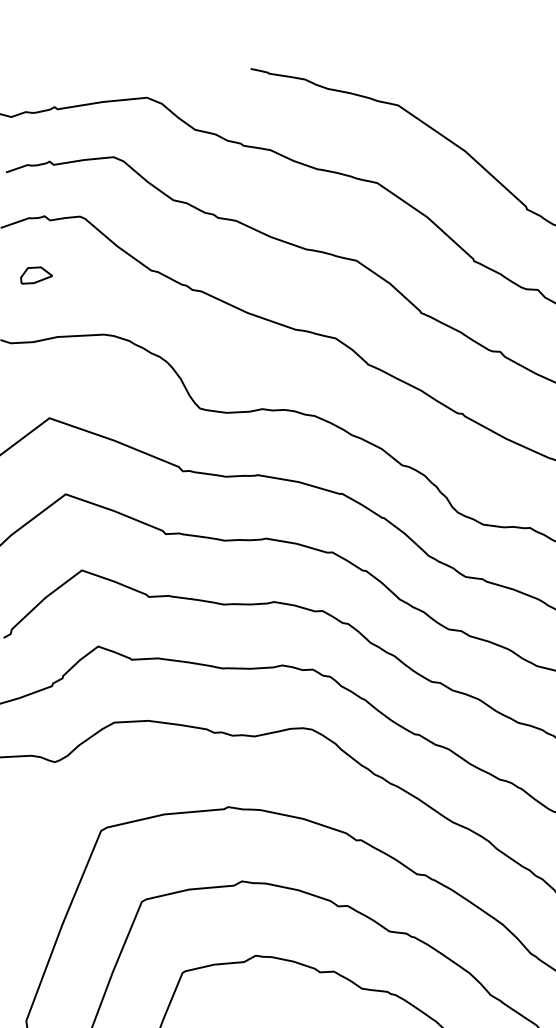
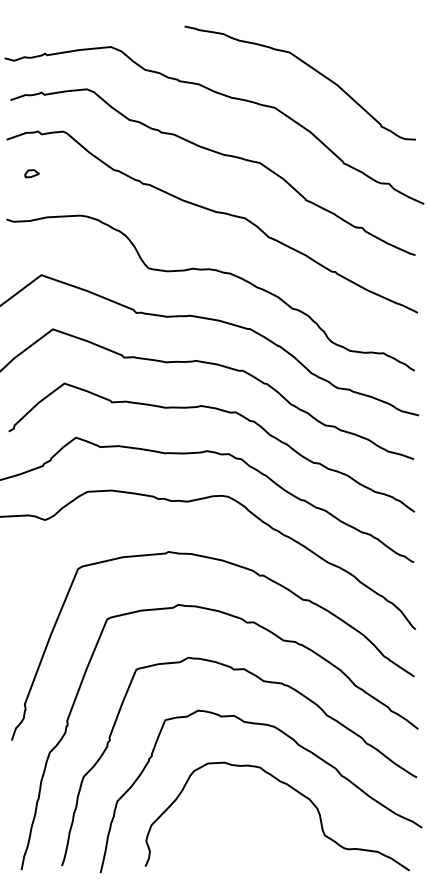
part: (35, 275) -> (31, 173), size x0.62

